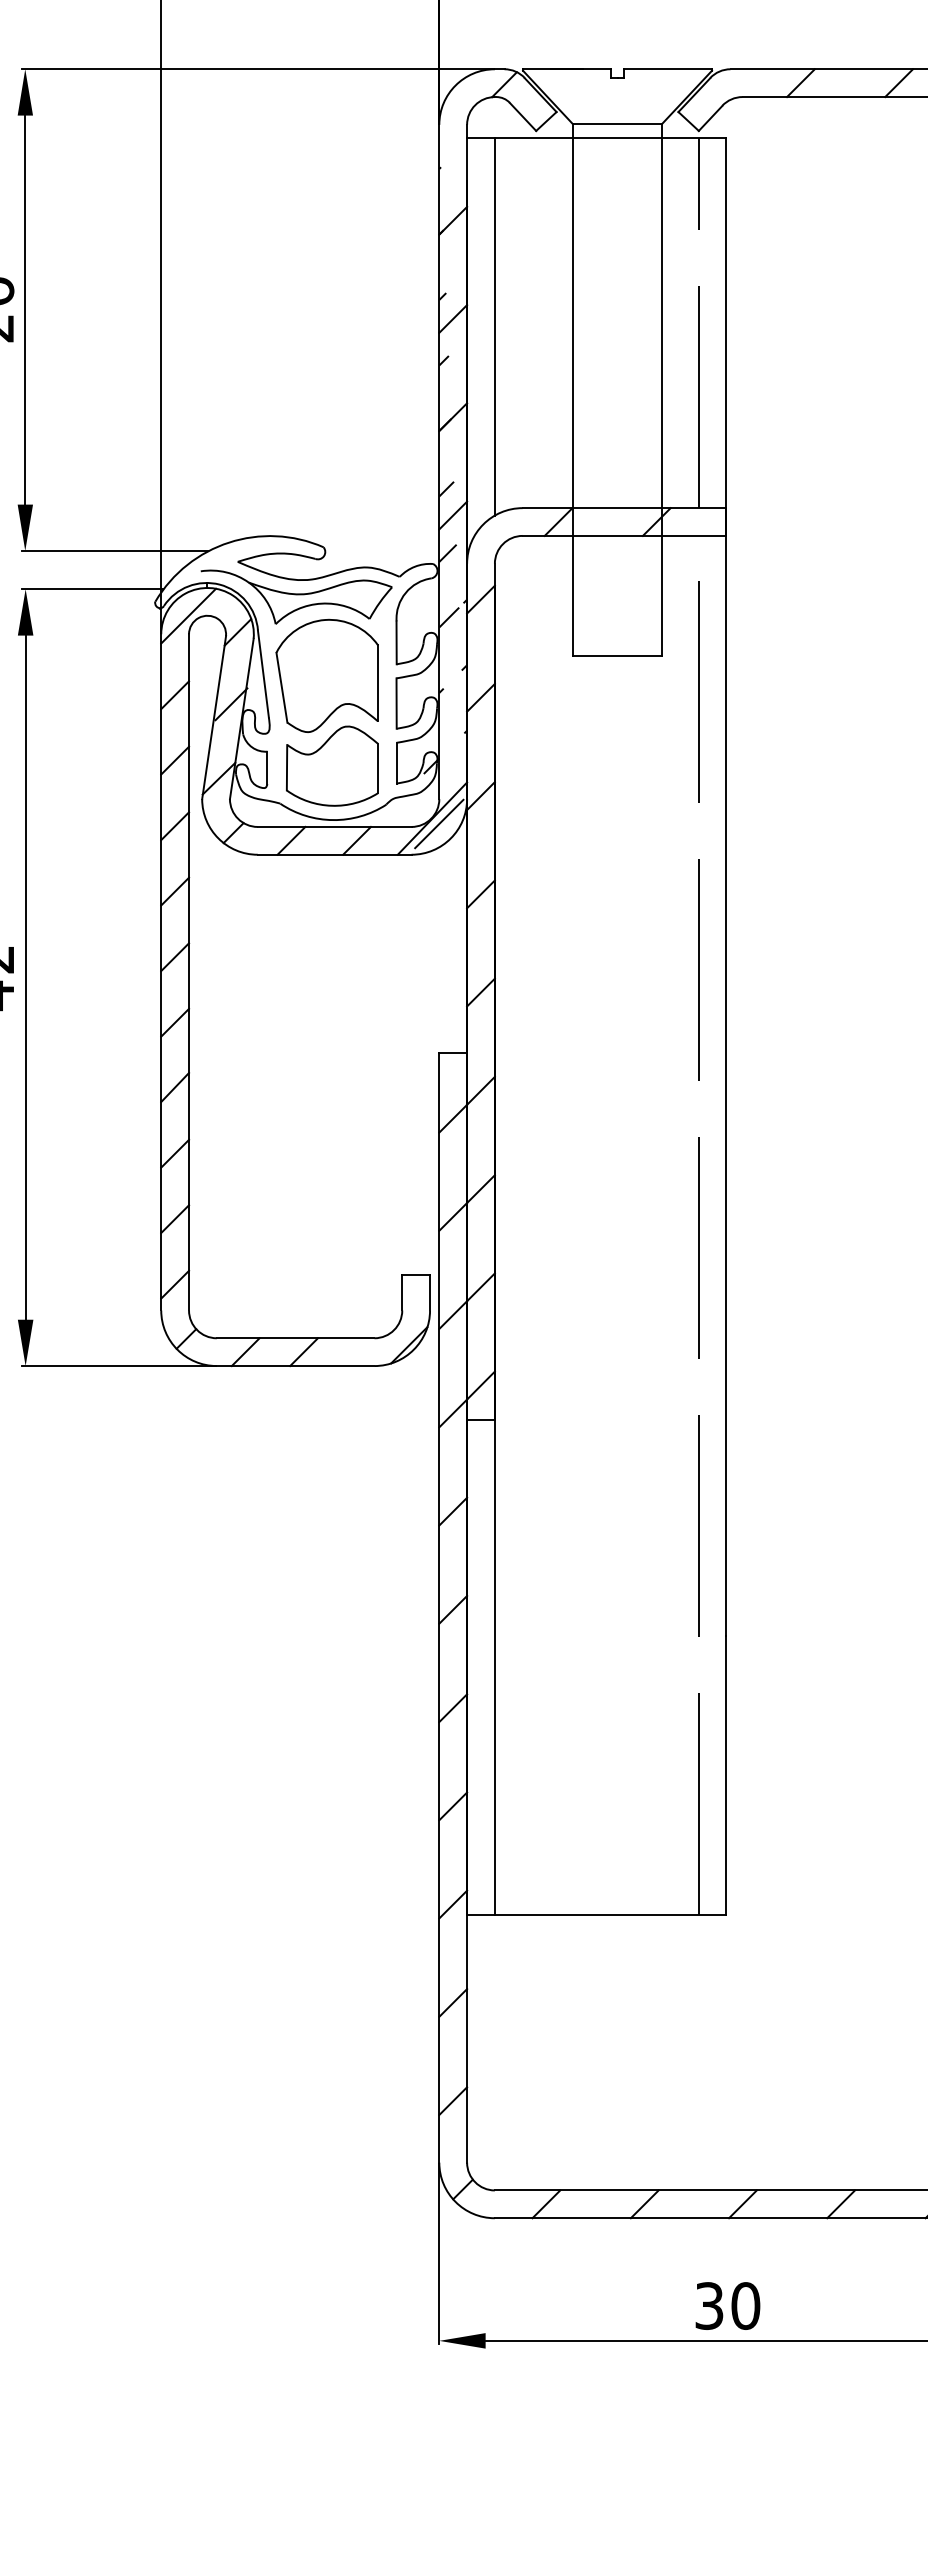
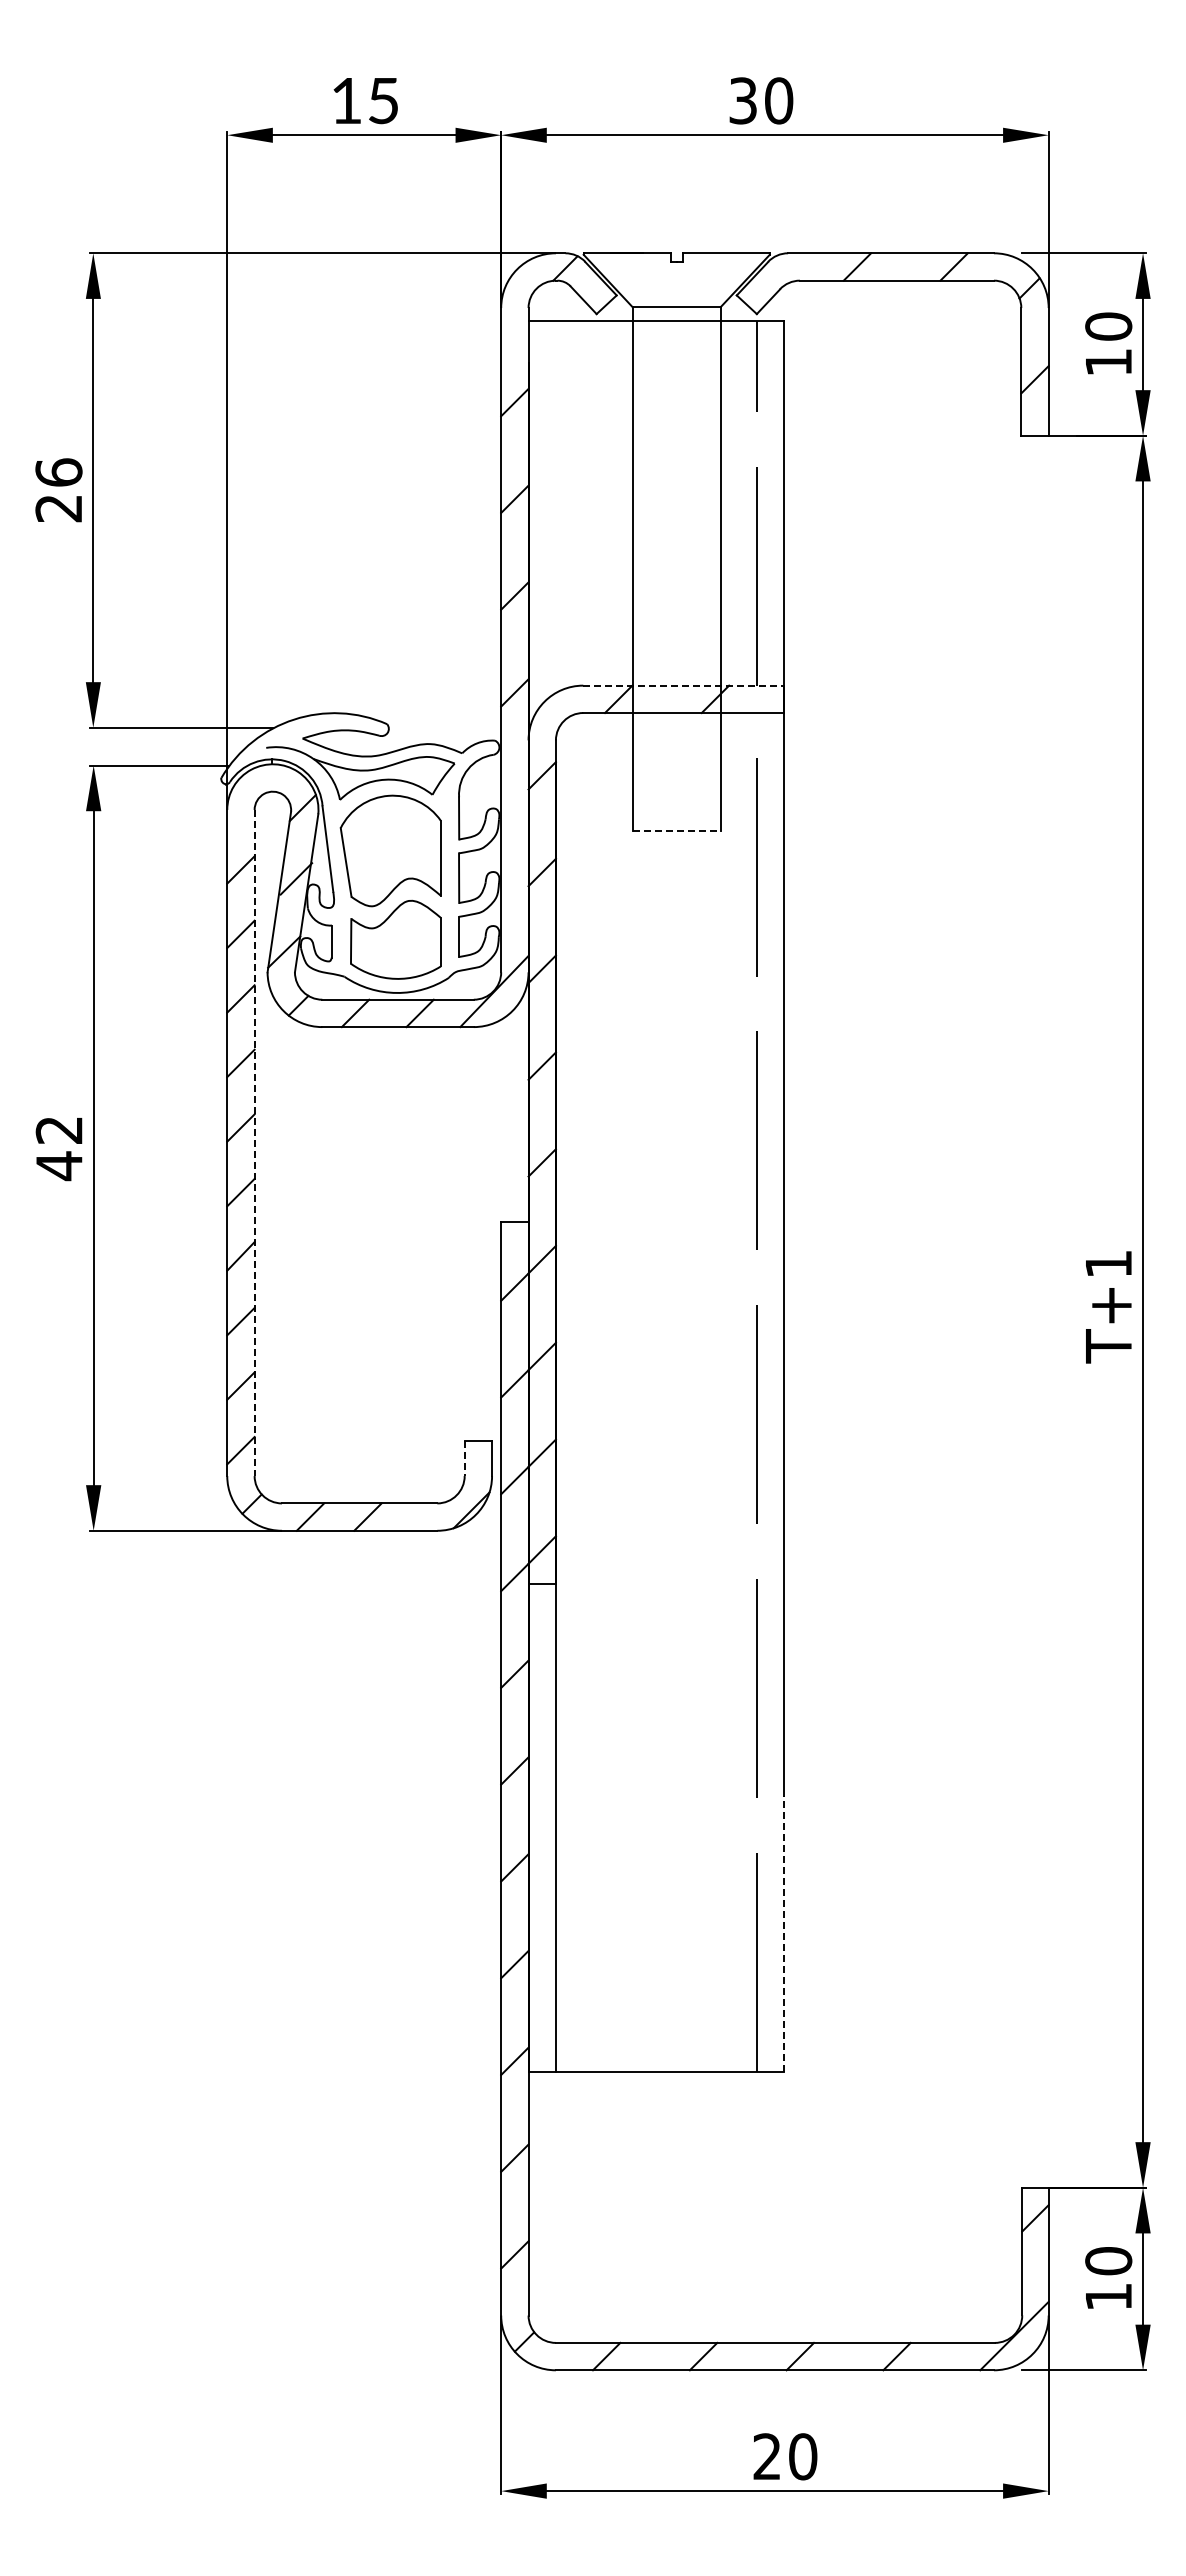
line: (494, 326) -> (555, 506), removed
hatch: (440, 507) -> (502, 685), removed
line: (625, 507) -> (684, 685), solid -> dashed
line: (188, 616) -> (254, 792), removed
line: (618, 656) -> (677, 831), solid -> dashed
line: (188, 972) -> (254, 1143), solid -> dashed
line: (402, 1293) -> (464, 1459), solid -> dashed
line: (726, 1774) -> (784, 1933), solid -> dashed
text: (708, 2305) -> (766, 2456), 30 -> 20

